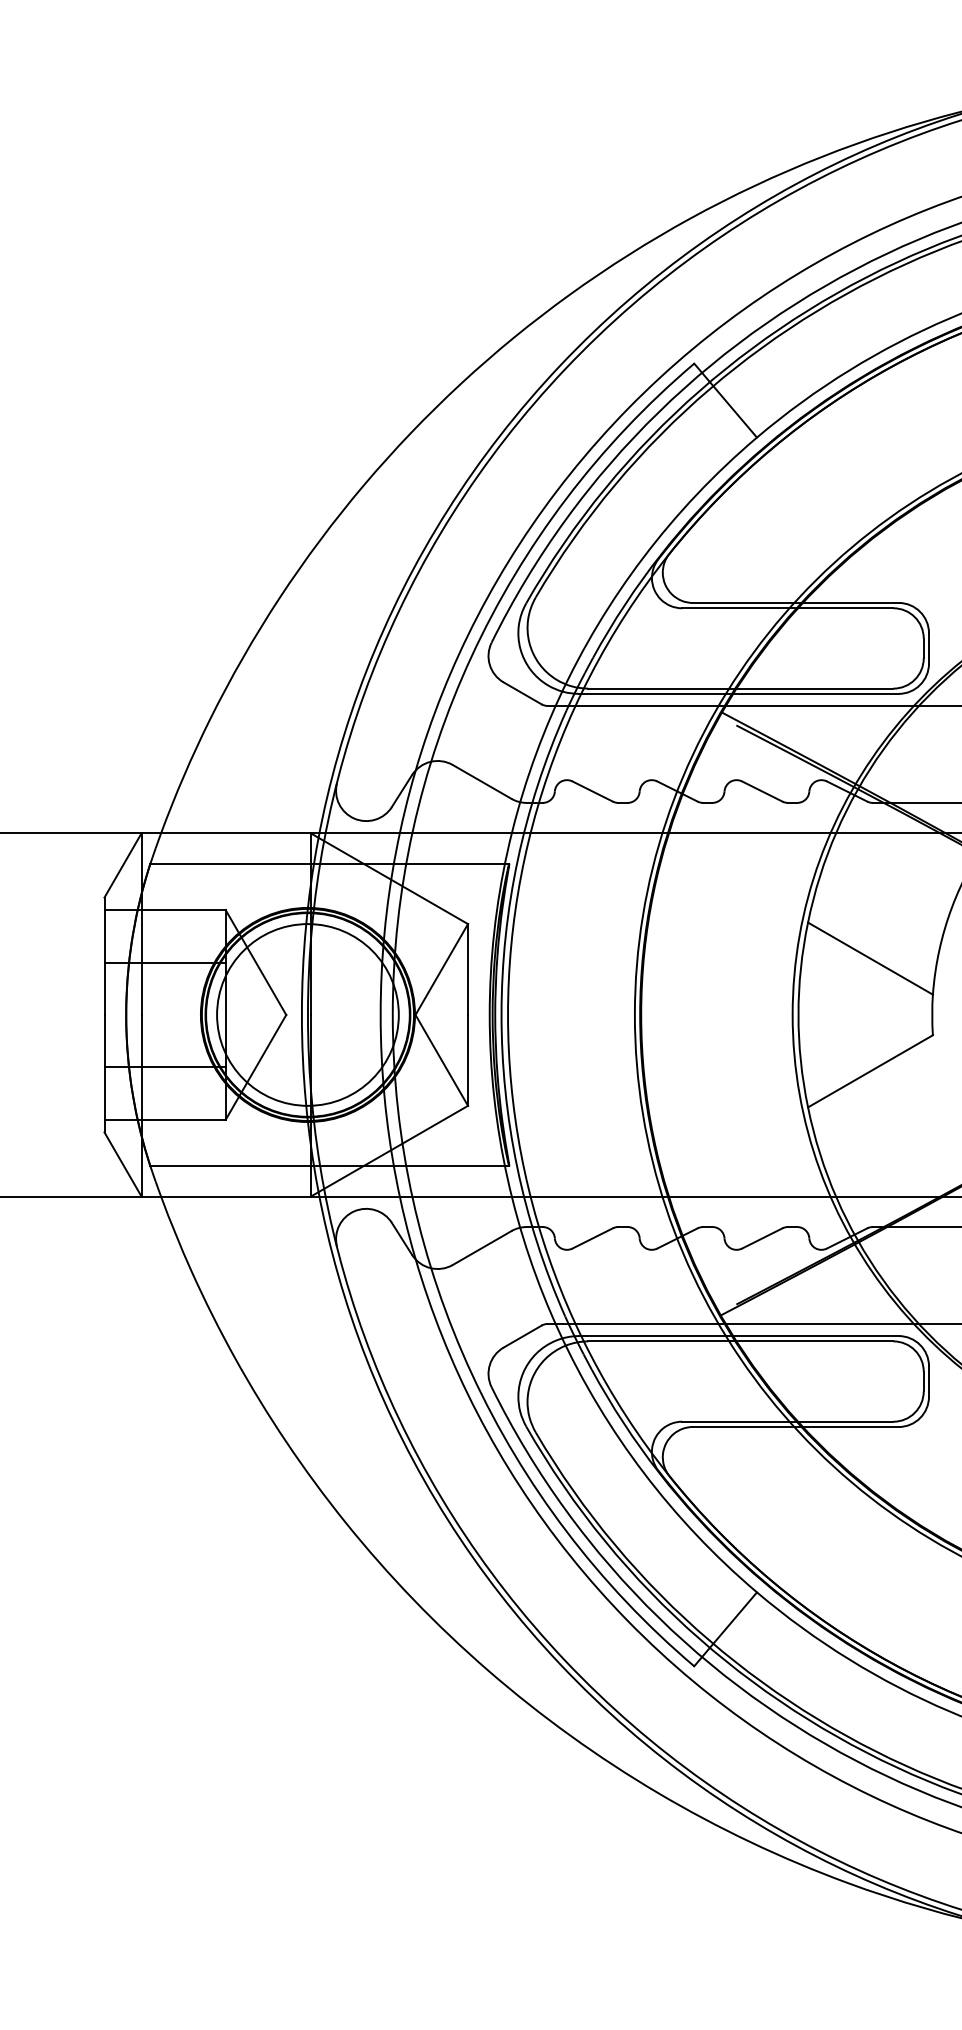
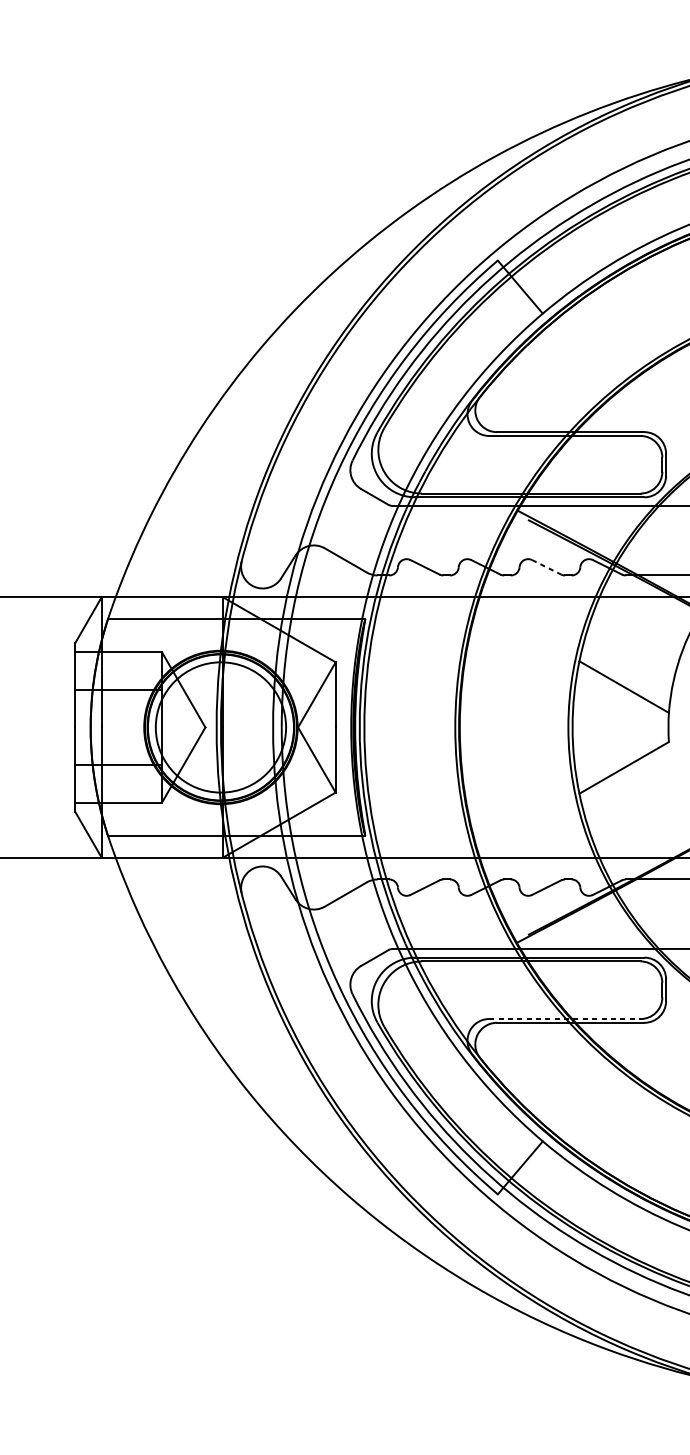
line: (762, 791) -> (546, 567), solid -> dashed
line: (787, 1421) -> (564, 1018), solid -> dashed

